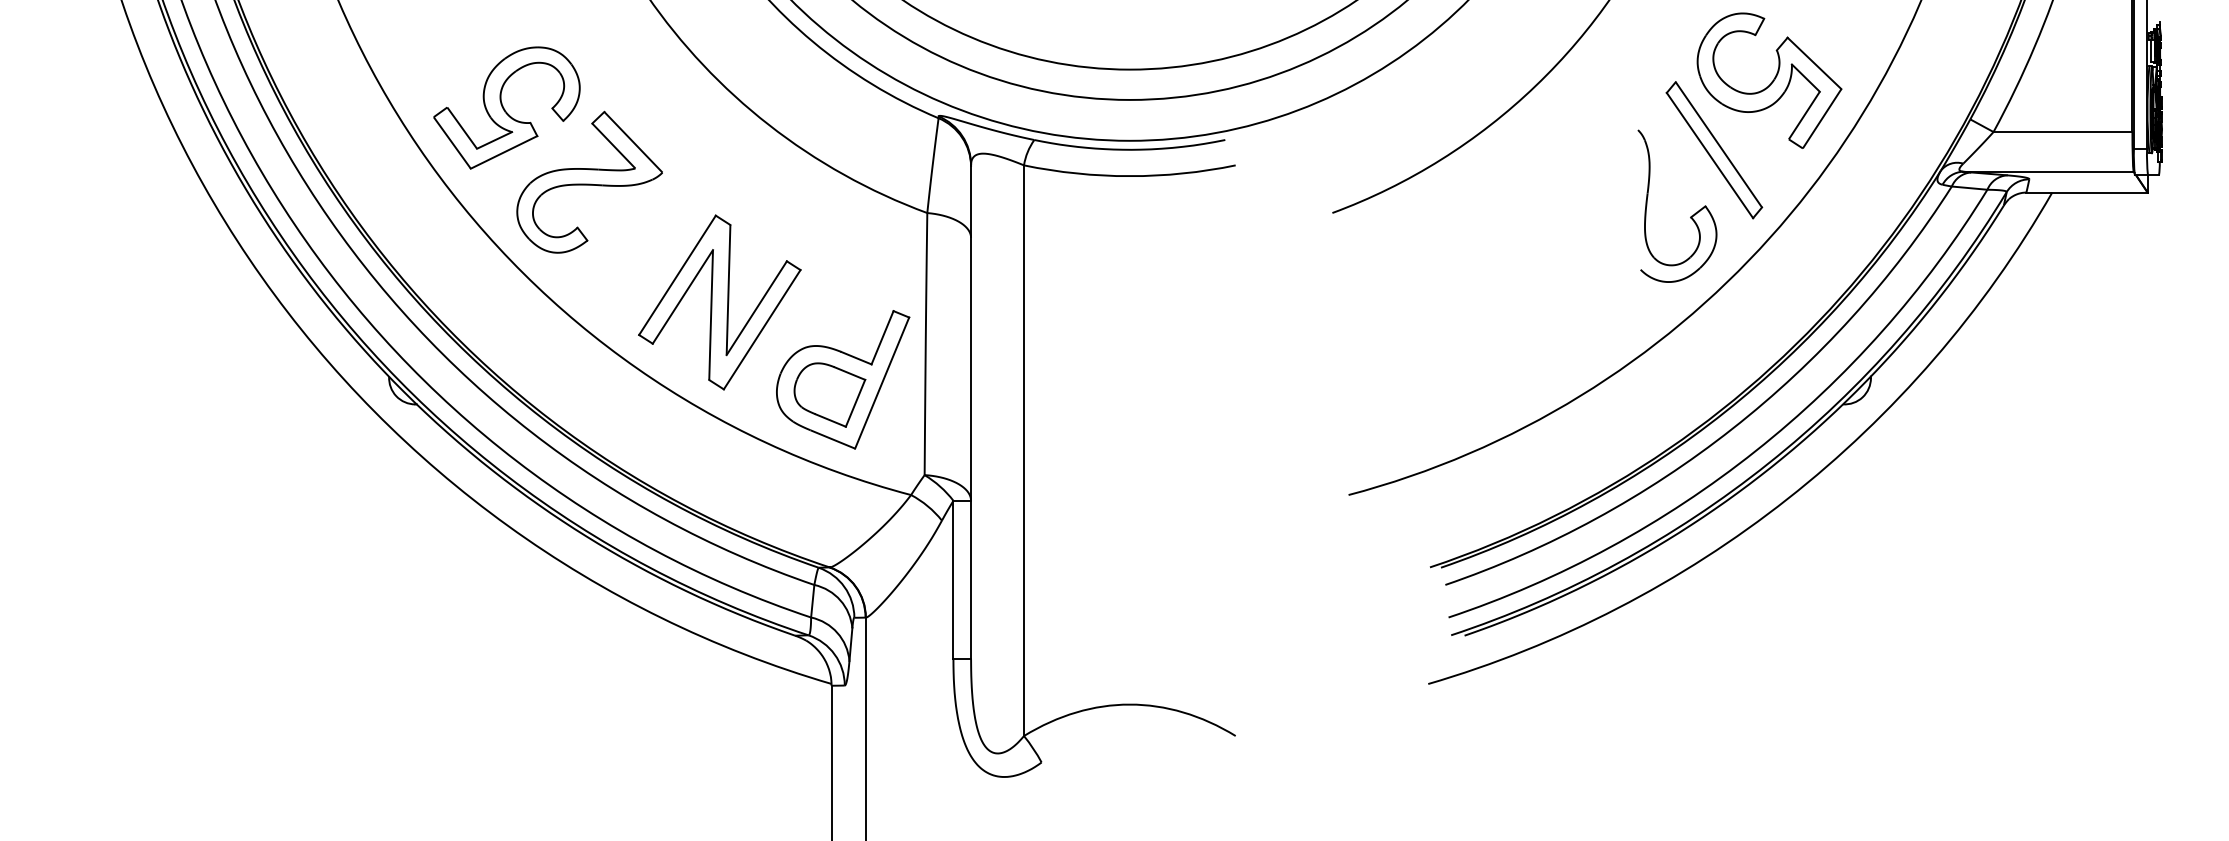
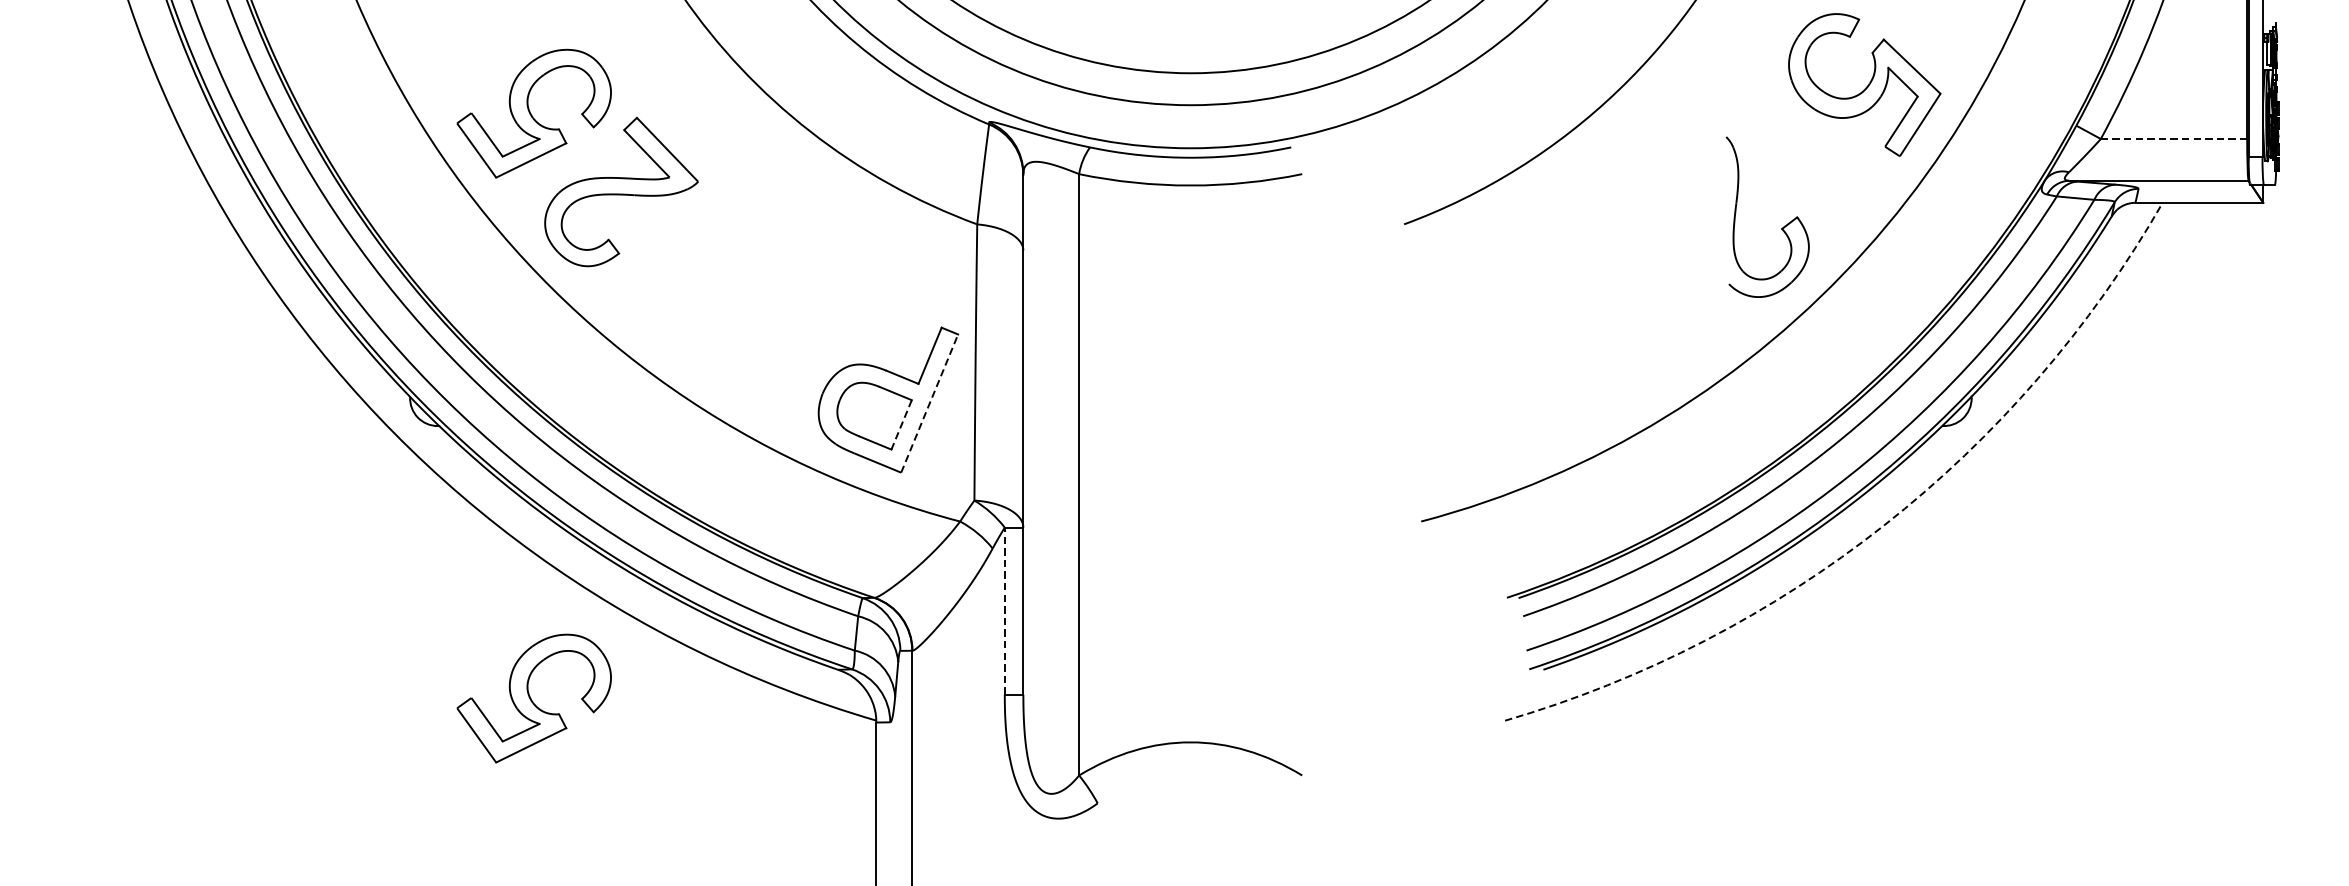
line: (2063, 132) -> (2174, 139), solid -> dashed
part: (1714, 150) -> (1806, 158), removed
part: (719, 302) -> (758, 318), removed
line: (882, 383) -> (930, 404), solid -> dashed
line: (855, 403) -> (901, 425), solid -> dashed
arc: (1787, 498) -> (1883, 525), solid -> dashed
line: (953, 579) -> (1004, 610), solid -> dashed
part: (506, 662) -> (533, 698), added

